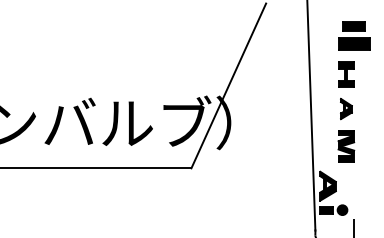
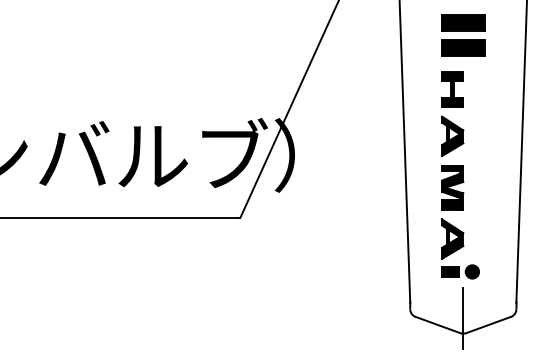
part: (354, 25) -> (463, 22), size x1.43
part: (346, 109) -> (452, 136), size x1.43
part: (333, 193) -> (460, 248), moved

